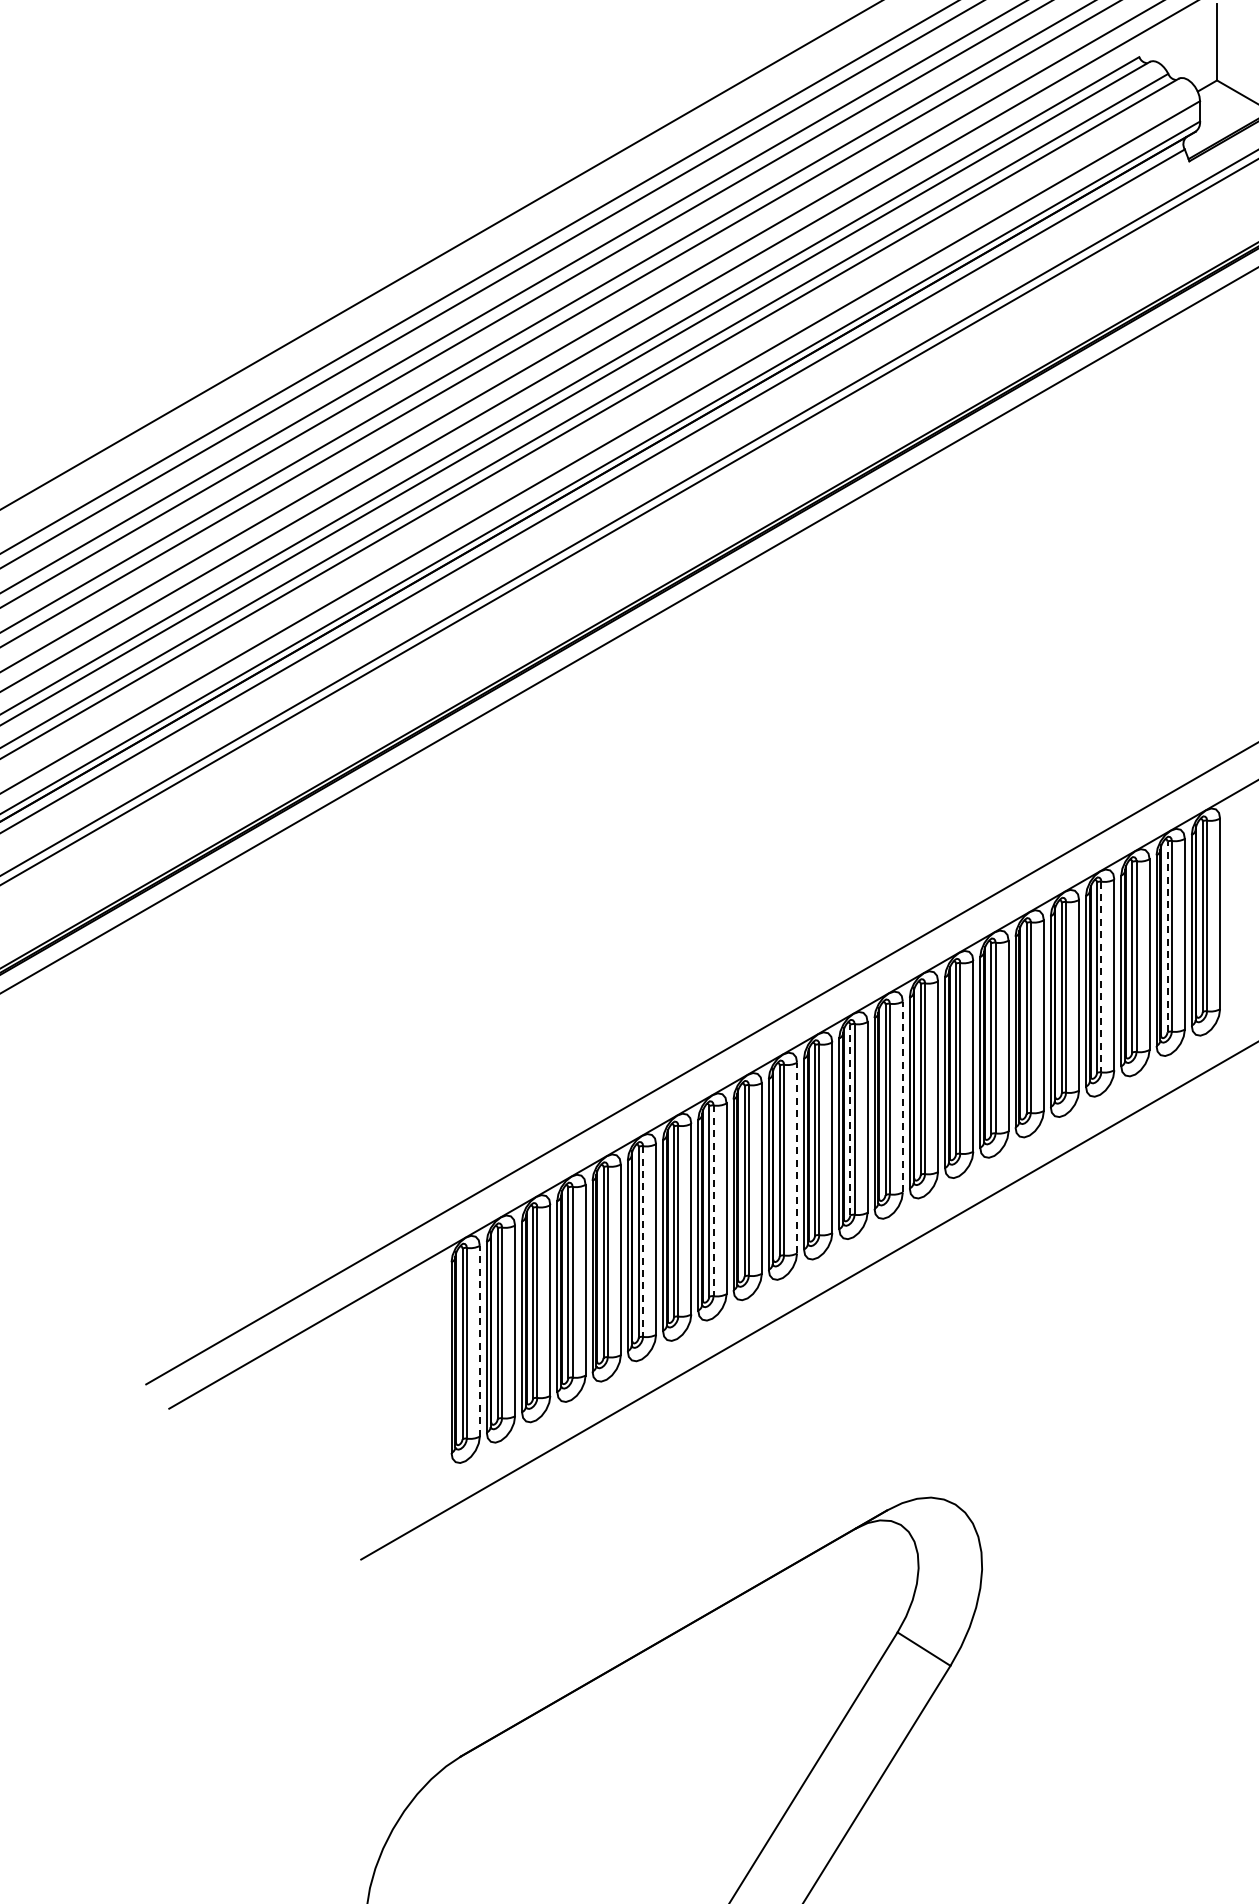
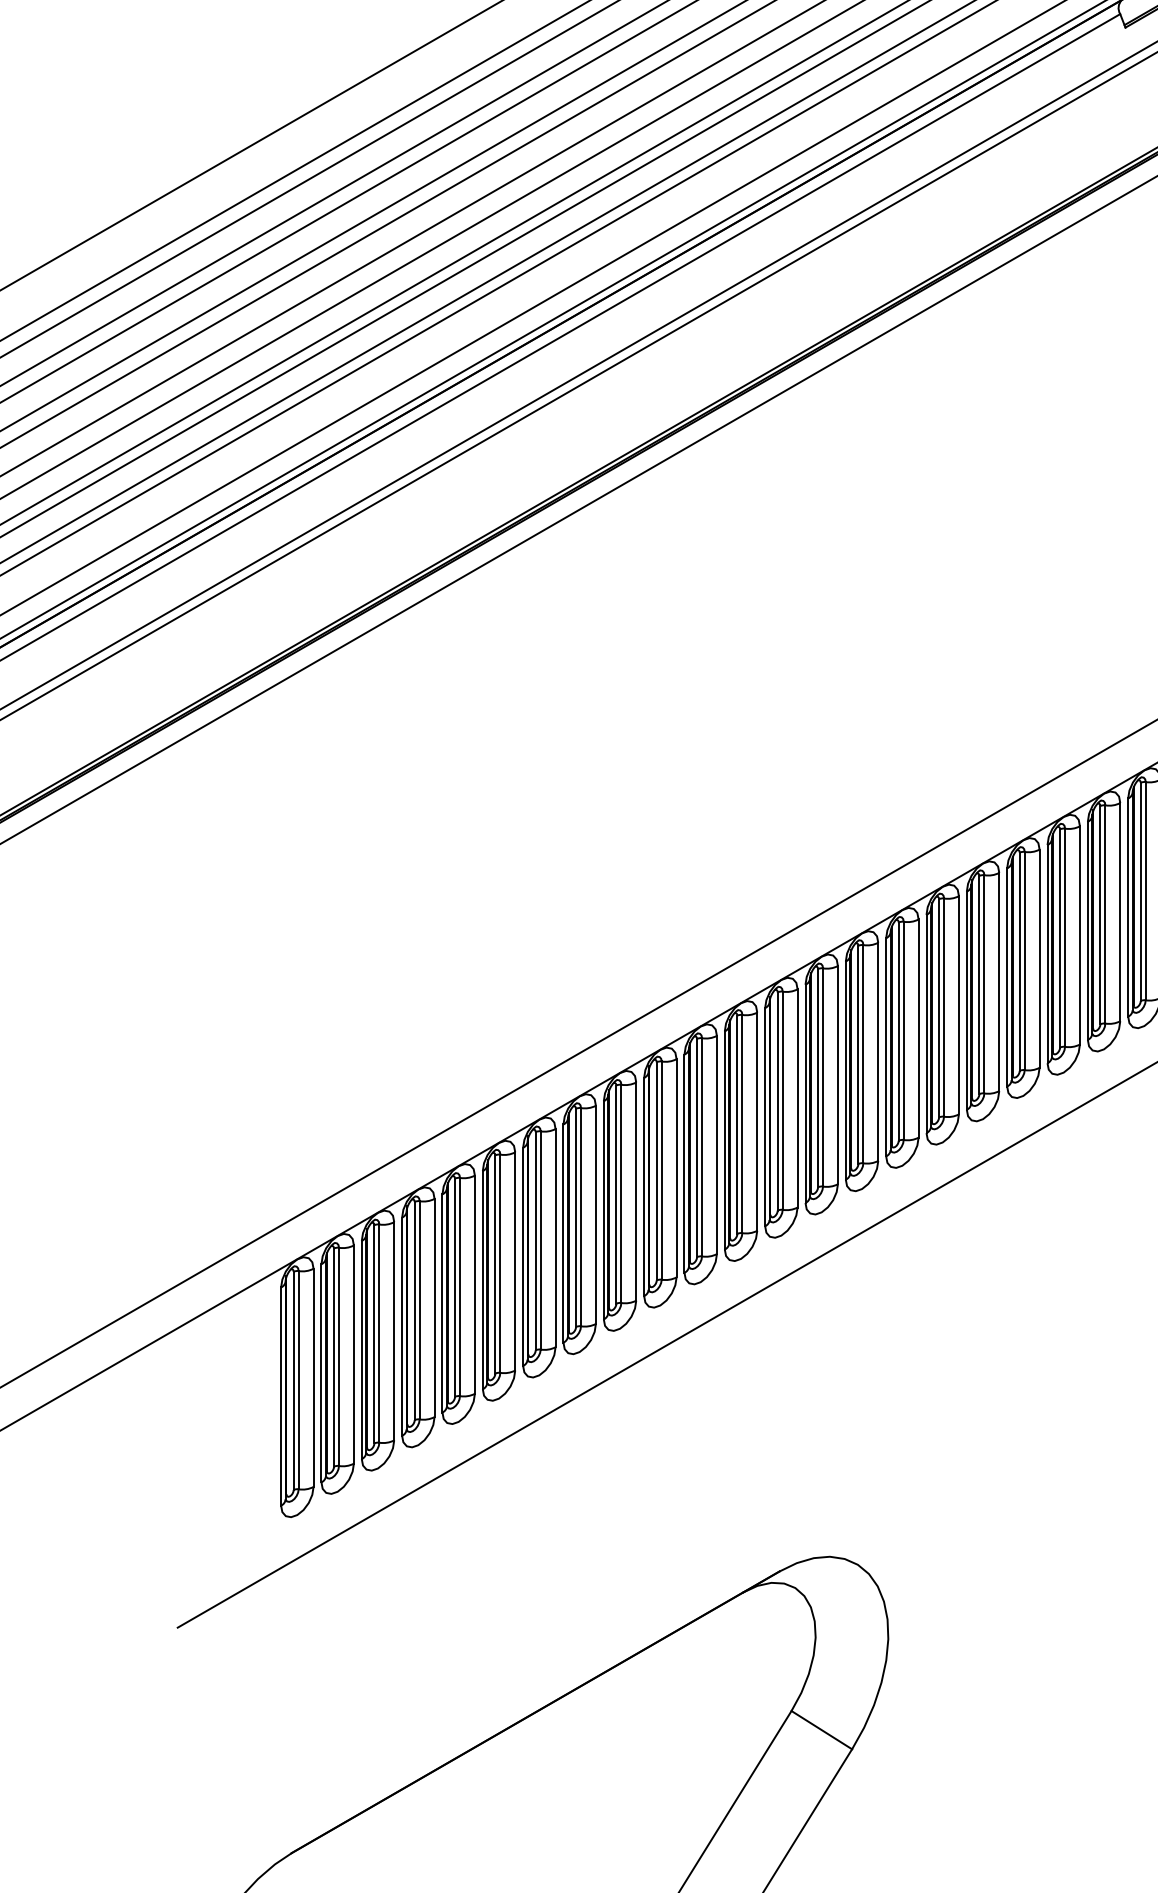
line: (1167, 936) -> (1100, 914), dashed -> solid
line: (1101, 977) -> (1024, 961), dashed -> solid
line: (902, 1096) -> (797, 1097), dashed -> solid
line: (850, 1119) -> (737, 1124), dashed -> solid
line: (797, 1157) -> (677, 1167), dashed -> solid
line: (713, 1201) -> (580, 1217), dashed -> solid
line: (643, 1242) -> (500, 1264), dashed -> solid
line: (479, 1340) -> (313, 1376), dashed -> solid

